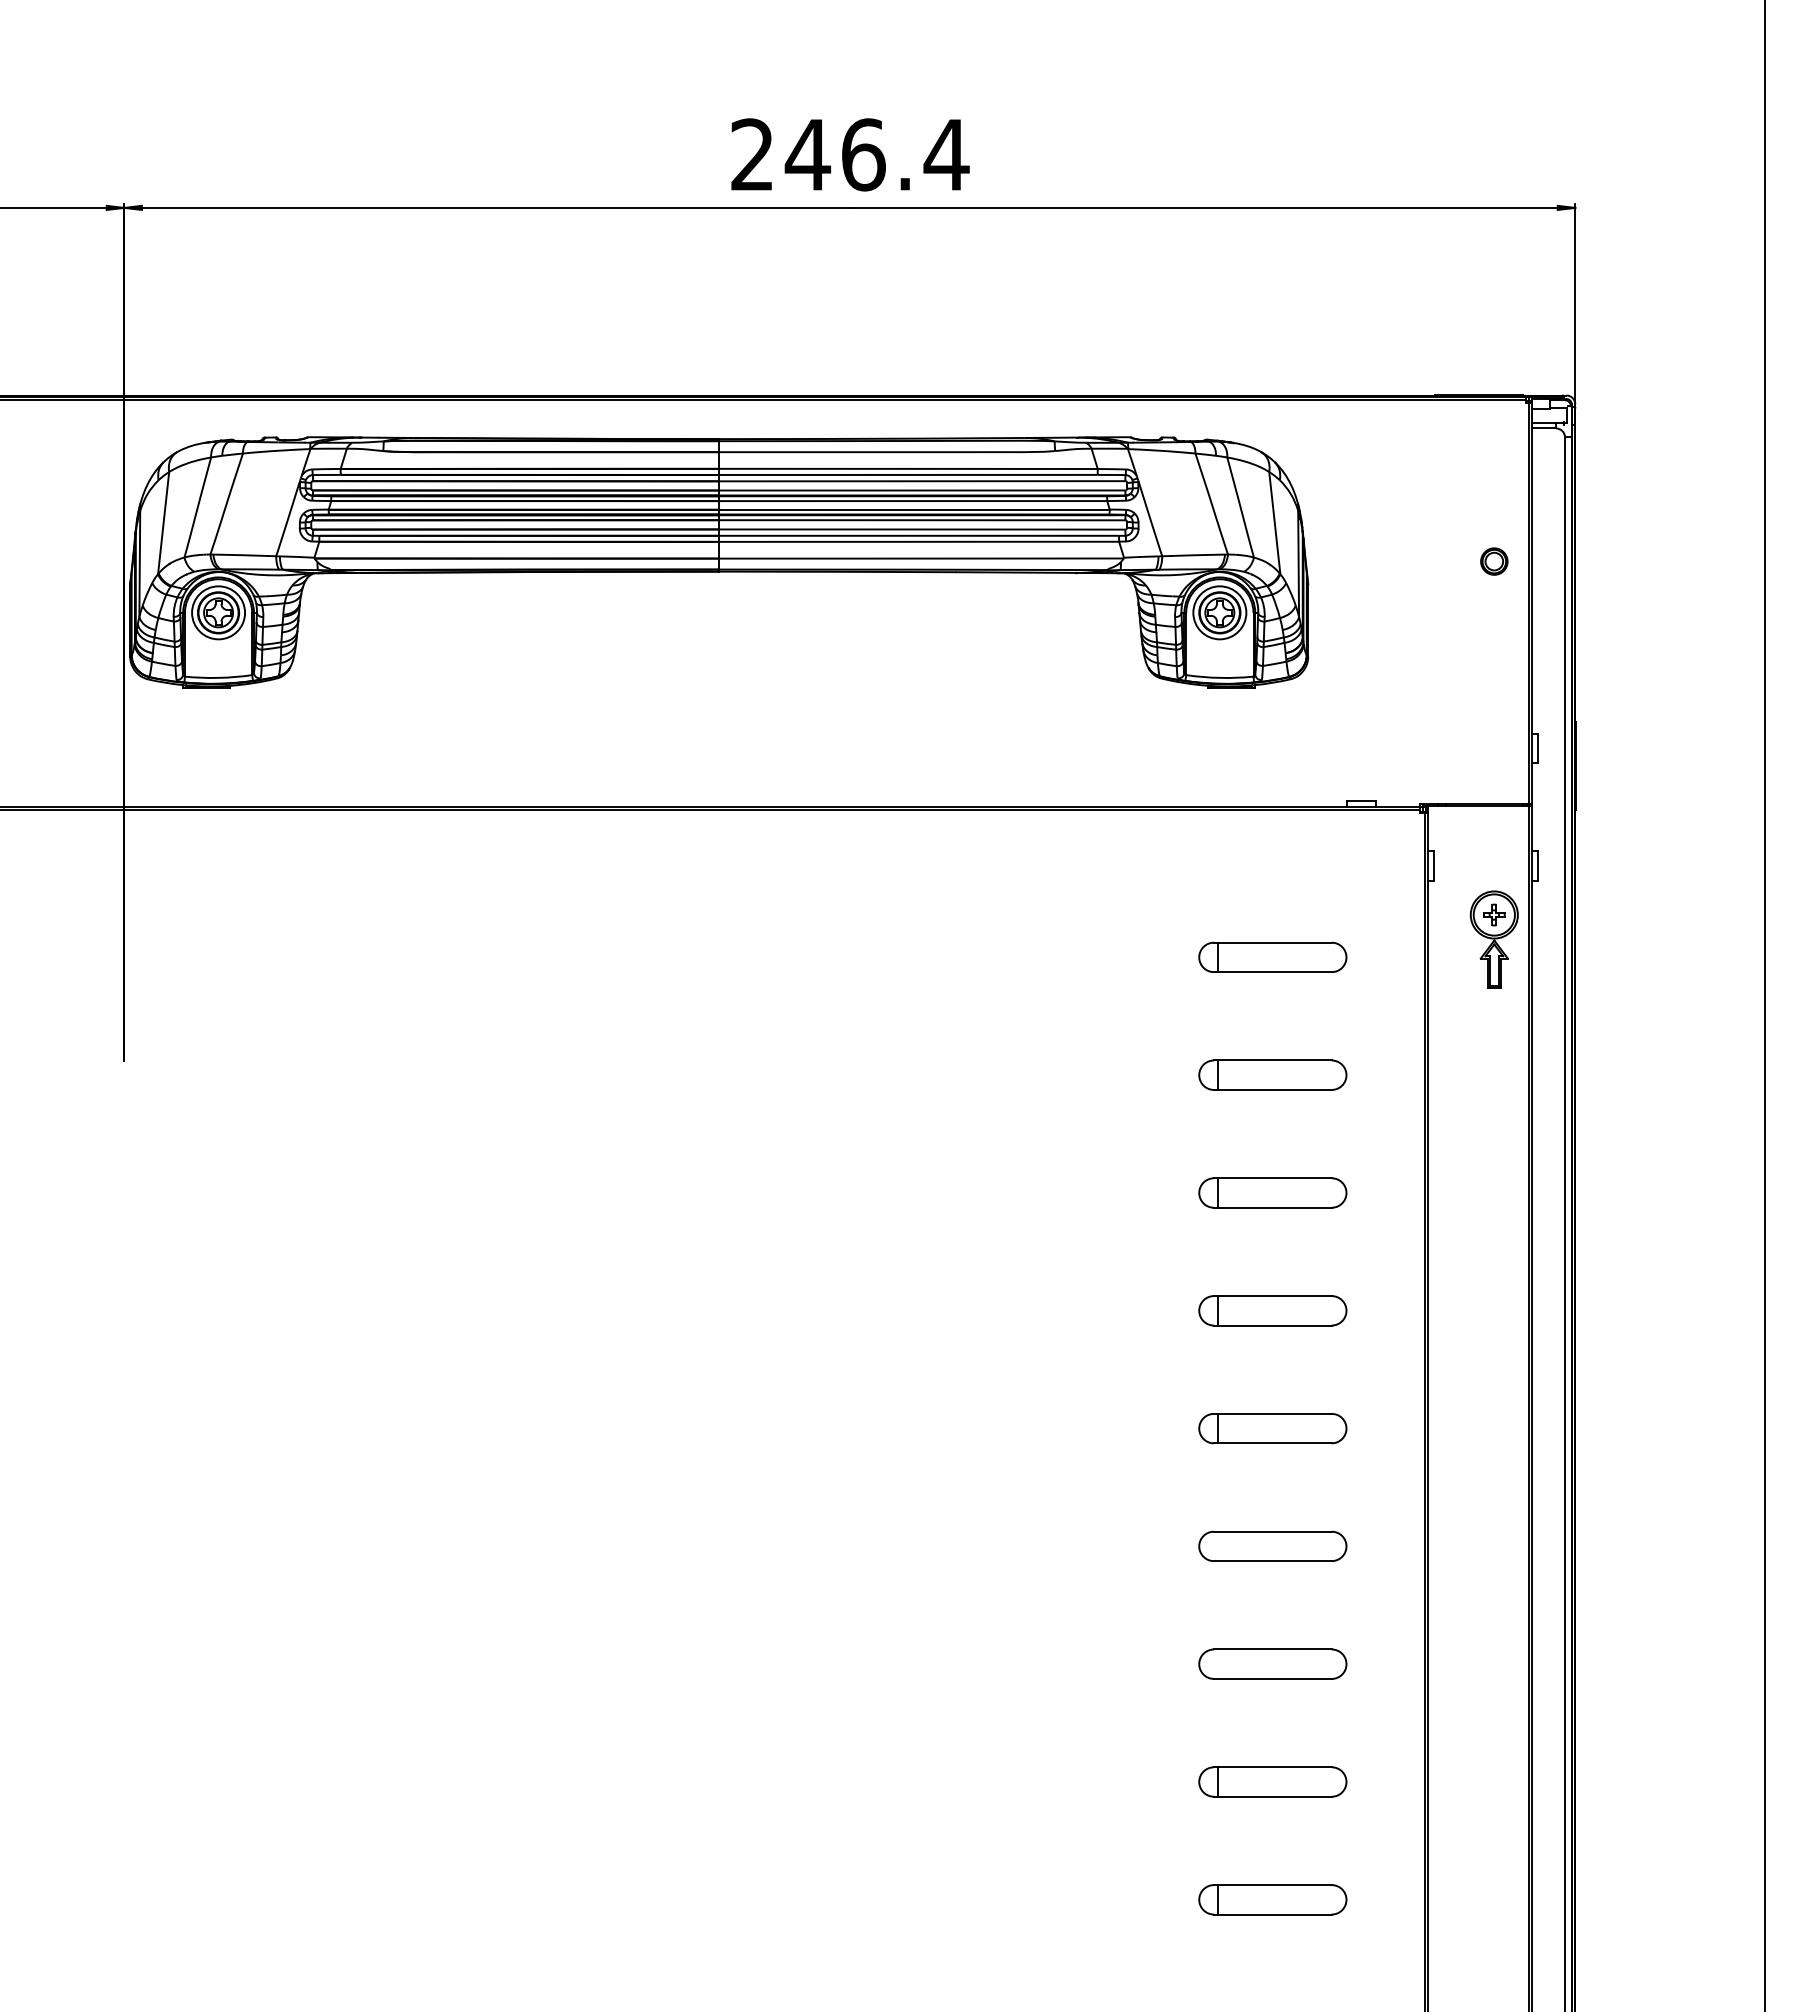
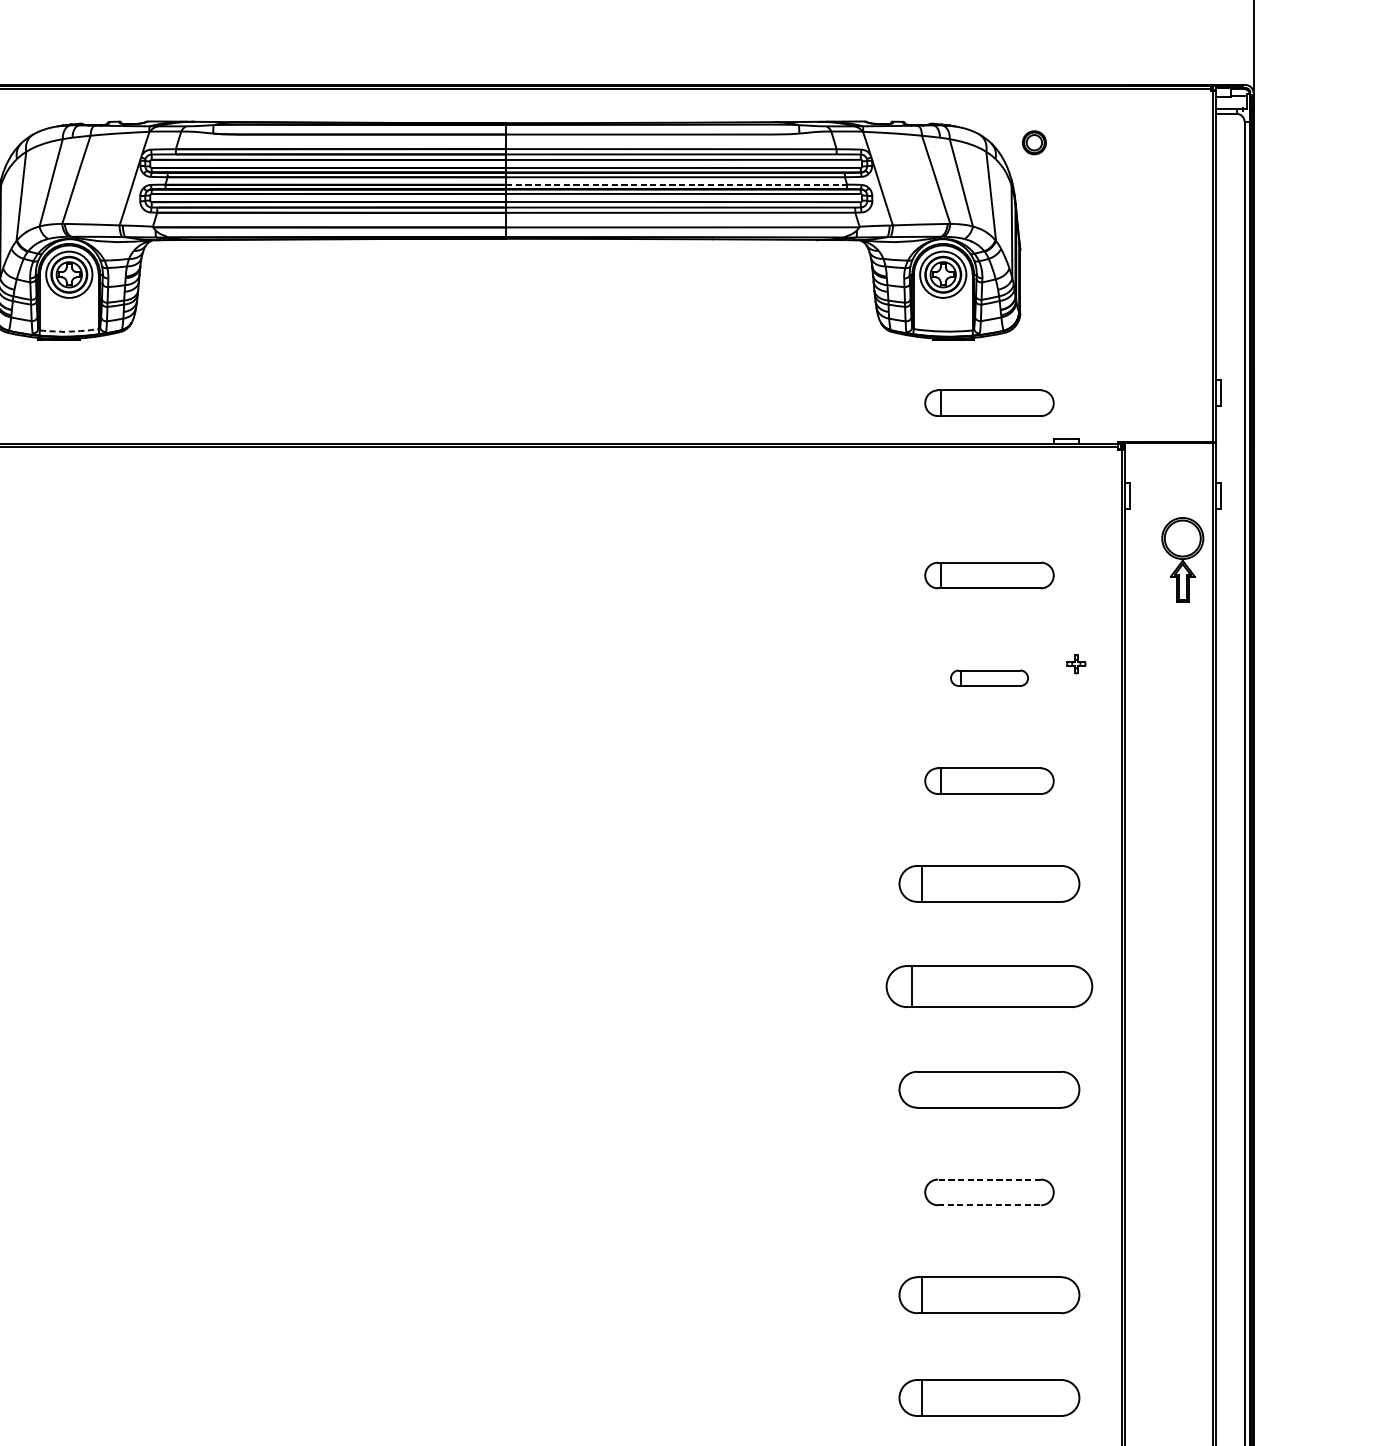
line: (914, 509) -> (676, 184), solid -> dashed
part: (1494, 561) -> (1034, 142), moved
arc: (218, 677) -> (69, 331), solid -> dashed
part: (1272, 759) -> (989, 402), added
part: (1494, 914) -> (1076, 663), moved
part: (1272, 1074) -> (989, 677), size x0.6
part: (1272, 1310) -> (989, 883), size x1.4
part: (1272, 1428) -> (989, 986), size x1.6
part: (1272, 1545) -> (989, 1088), size x1.4
line: (1272, 1649) -> (989, 1179), solid -> dashed
line: (1272, 1678) -> (989, 1204), solid -> dashed
part: (1272, 1781) -> (989, 1294), size x1.4
part: (1272, 1899) -> (989, 1397), size x1.4

